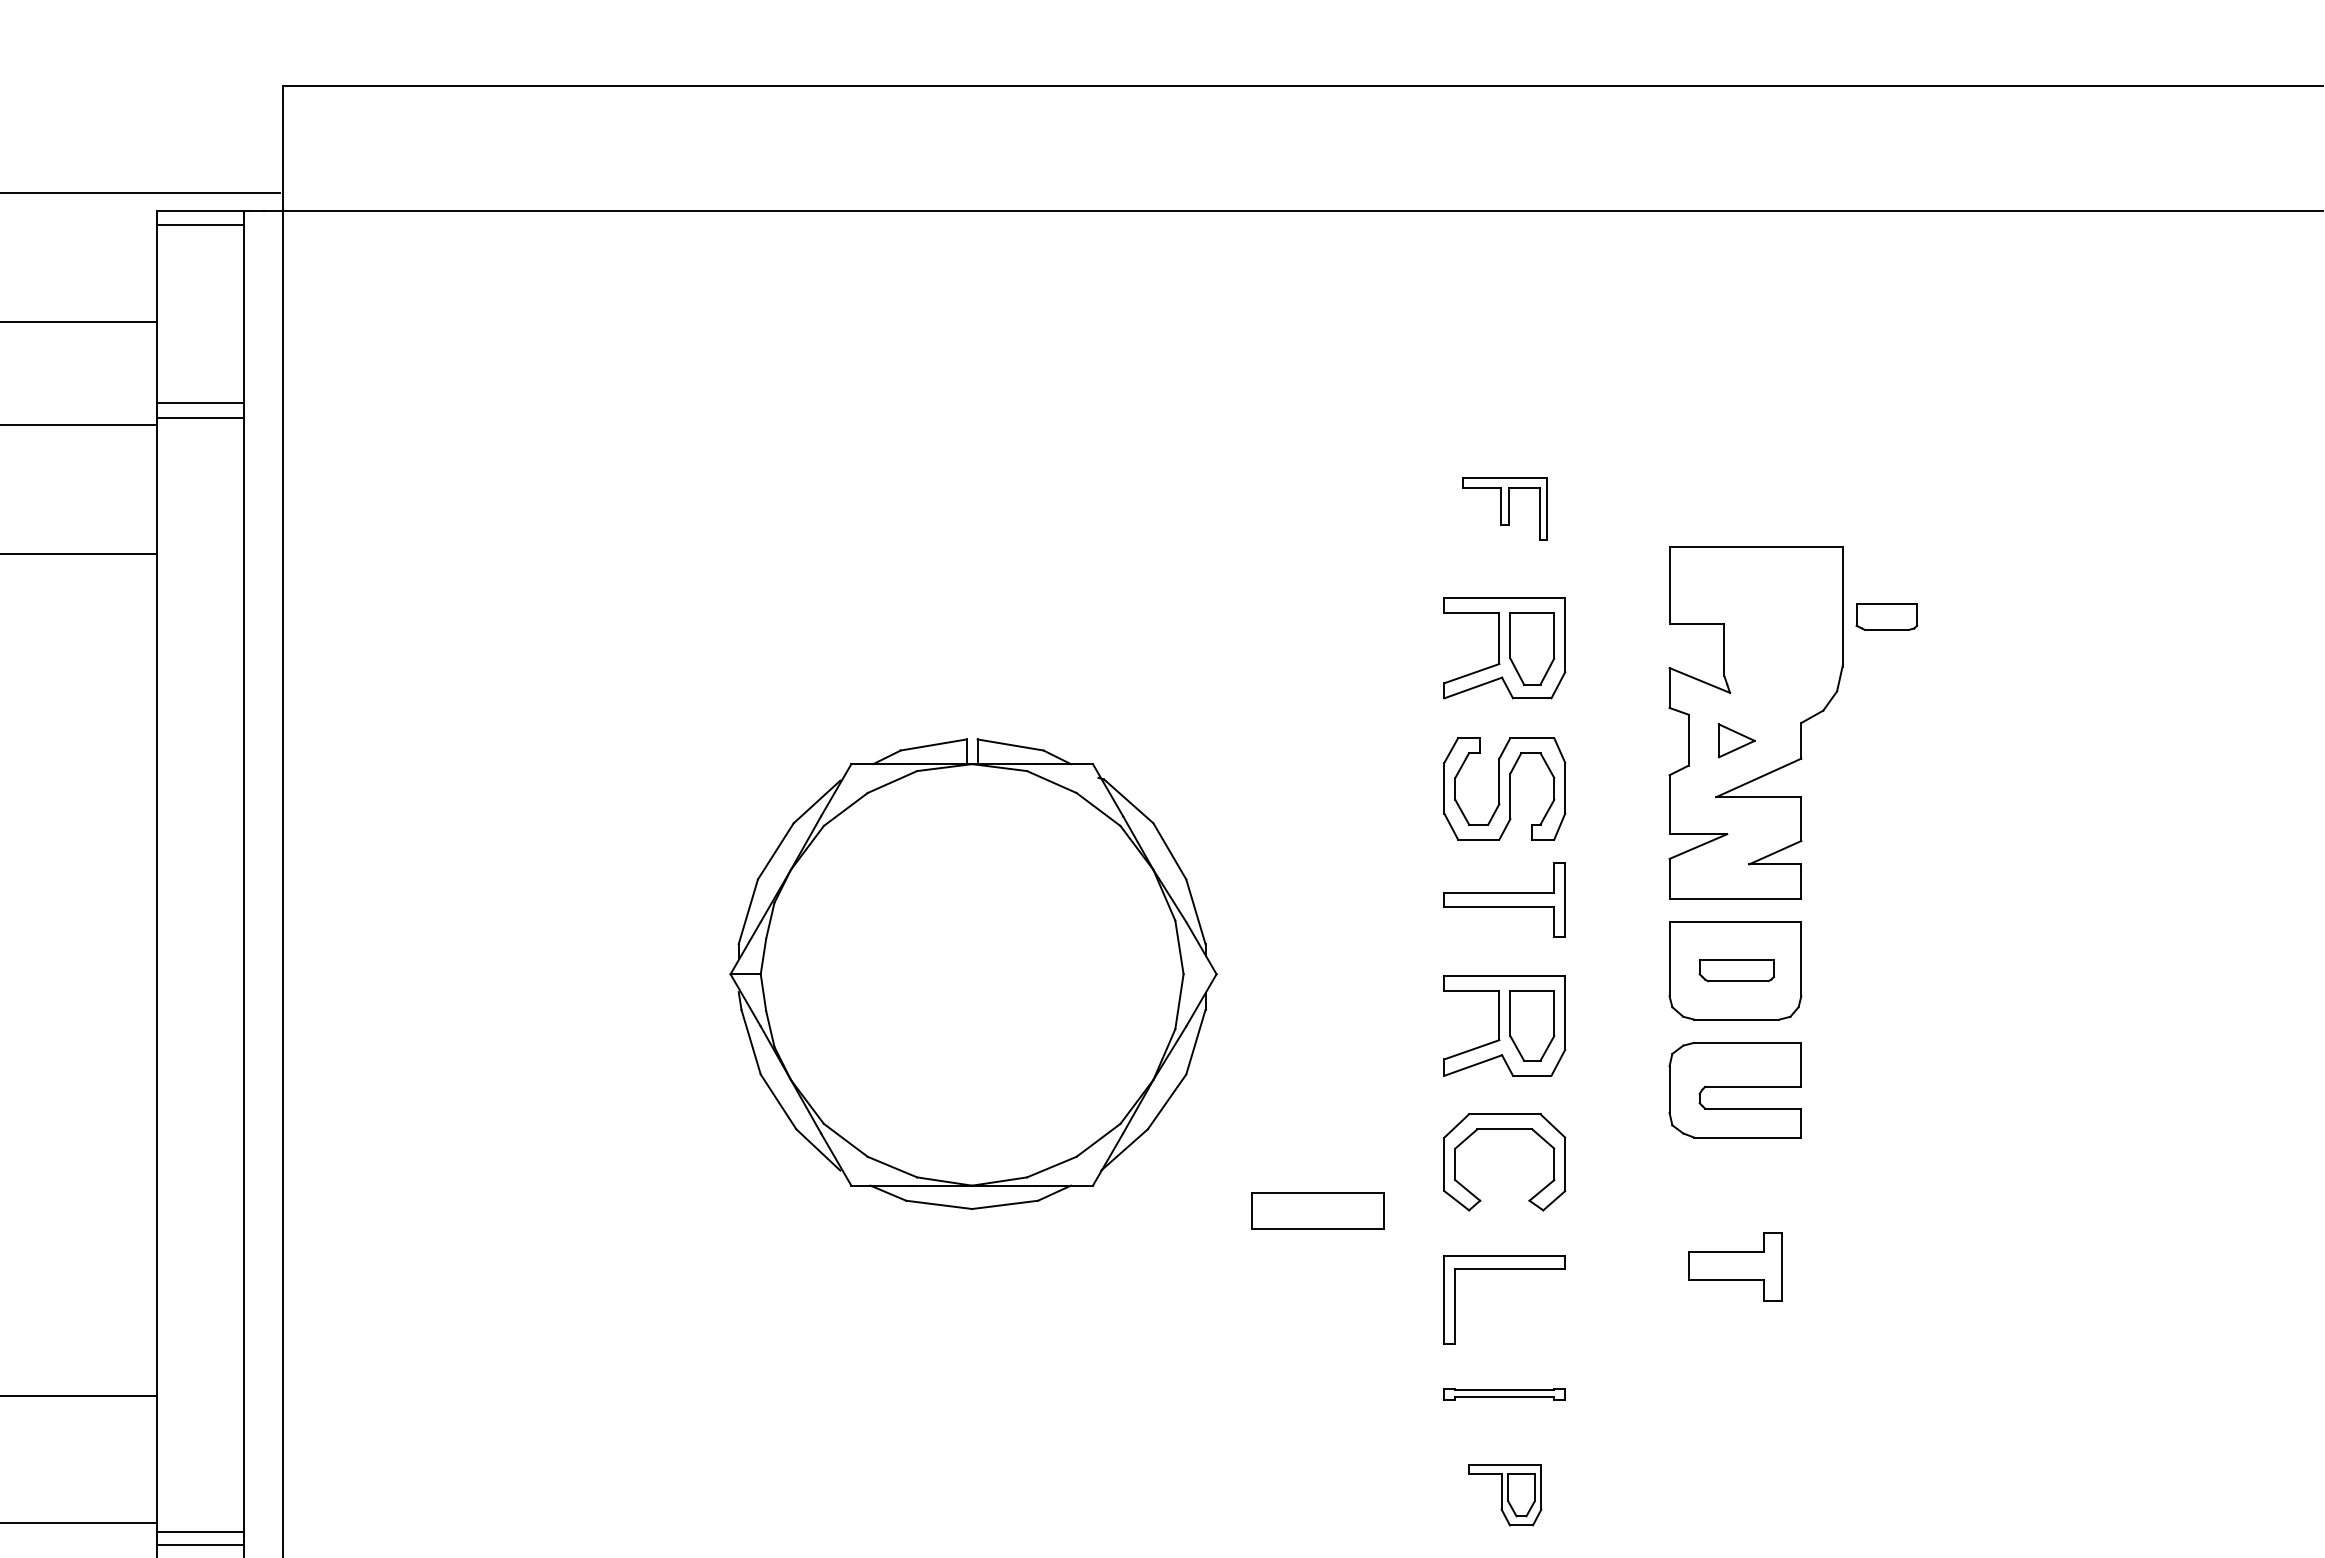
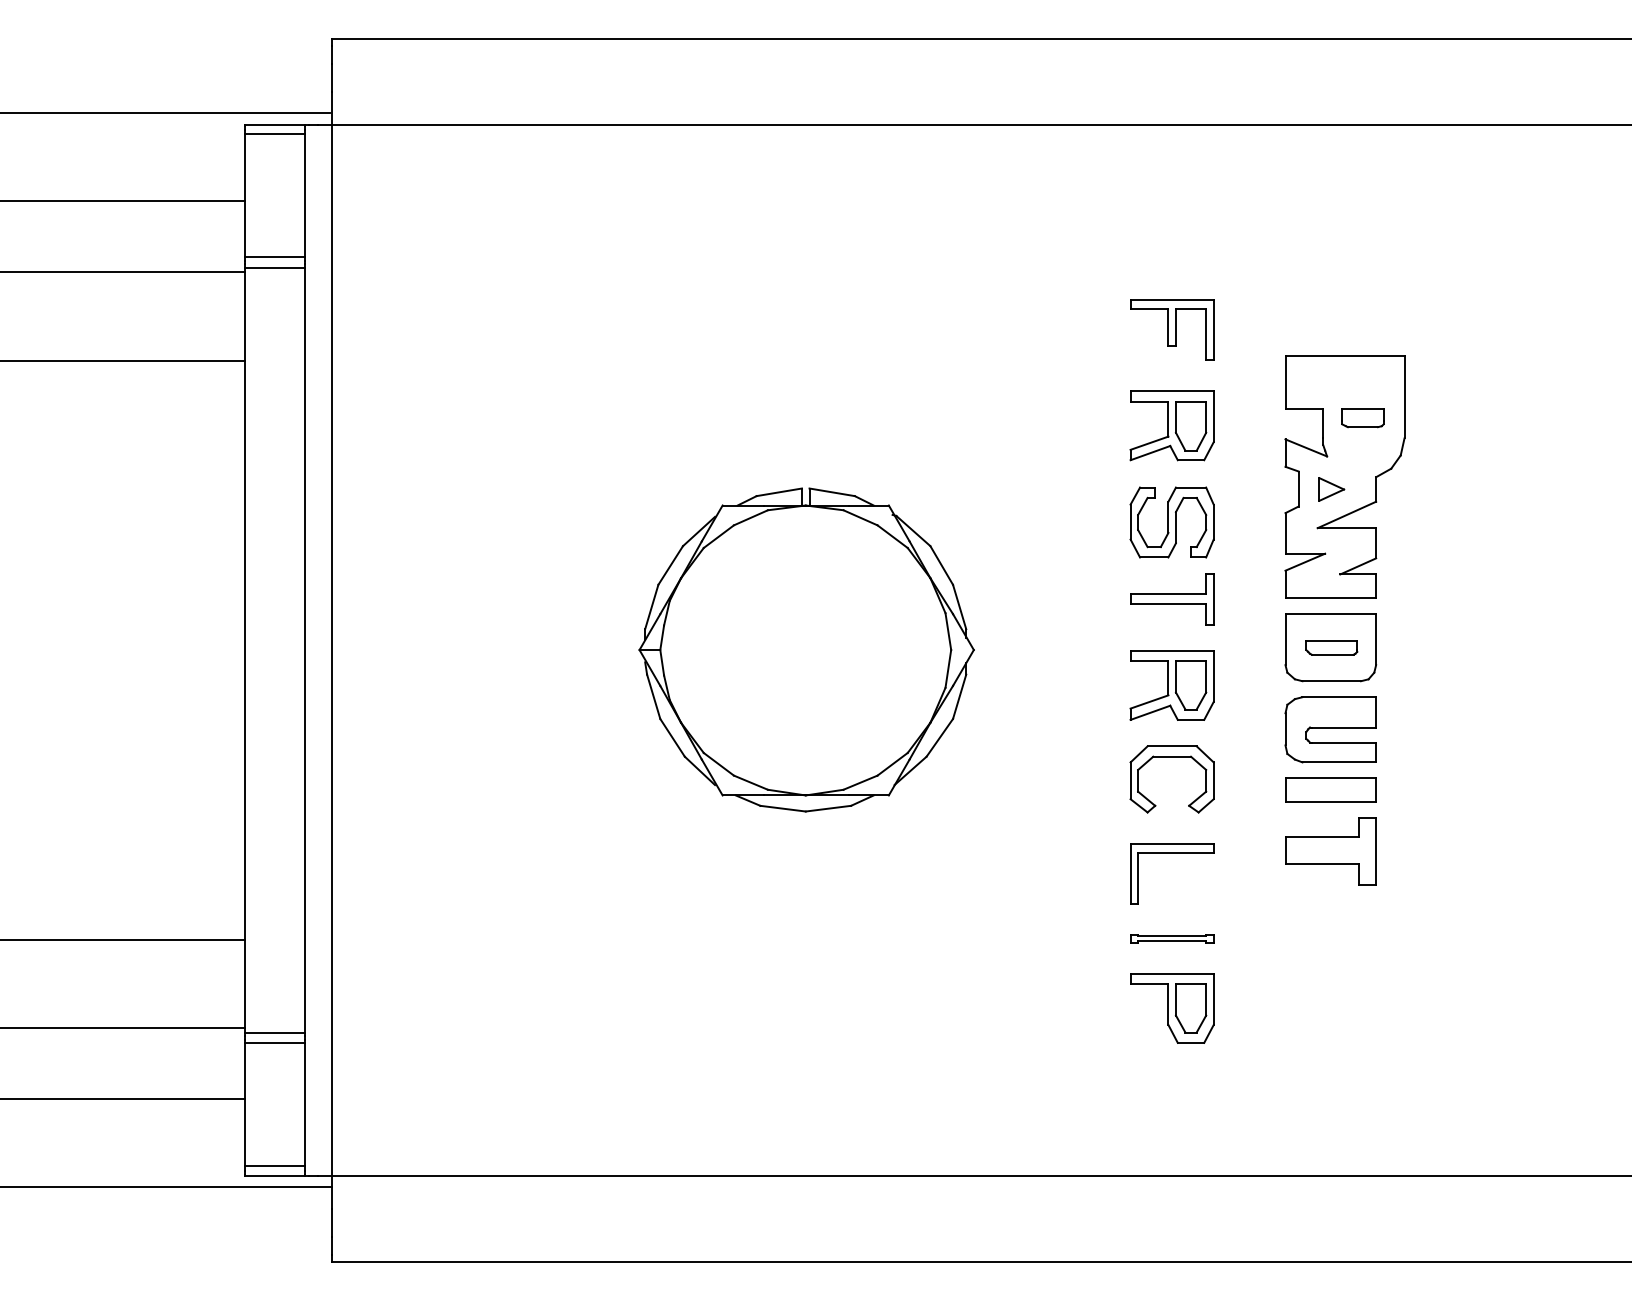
part: (1505, 508) -> (1172, 329), size x1.43
part: (1886, 617) -> (1362, 418), moved
part: (1317, 1210) -> (1330, 789), moved
part: (1734, 1267) -> (1330, 851), size x1.43
part: (1505, 1495) -> (1172, 1008), size x1.67

